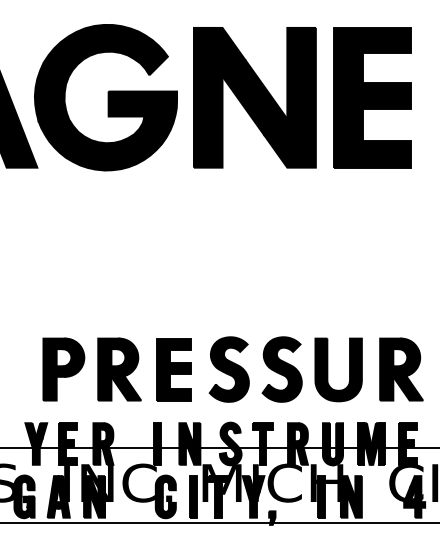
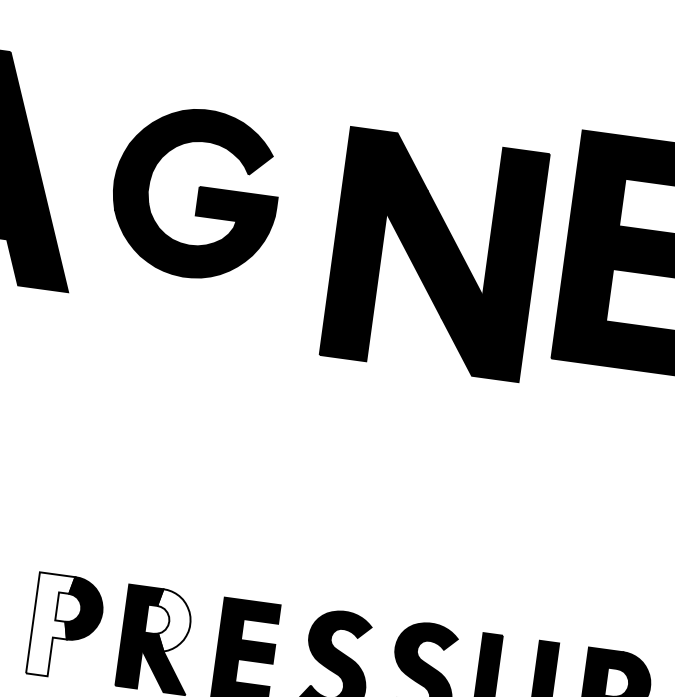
part: (105, 97) -> (194, 192), size x0.7
part: (254, 97) -> (434, 253), moved
fill: (127, 357) -> (172, 621), removed
fill: (54, 369) -> (50, 625), removed

